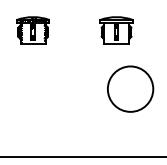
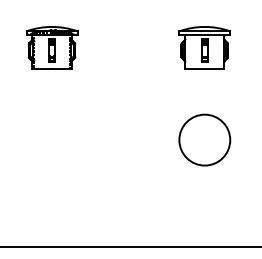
part: (116, 30) -> (204, 47), moved
circle: (130, 89) -> (204, 140), size x0.71

